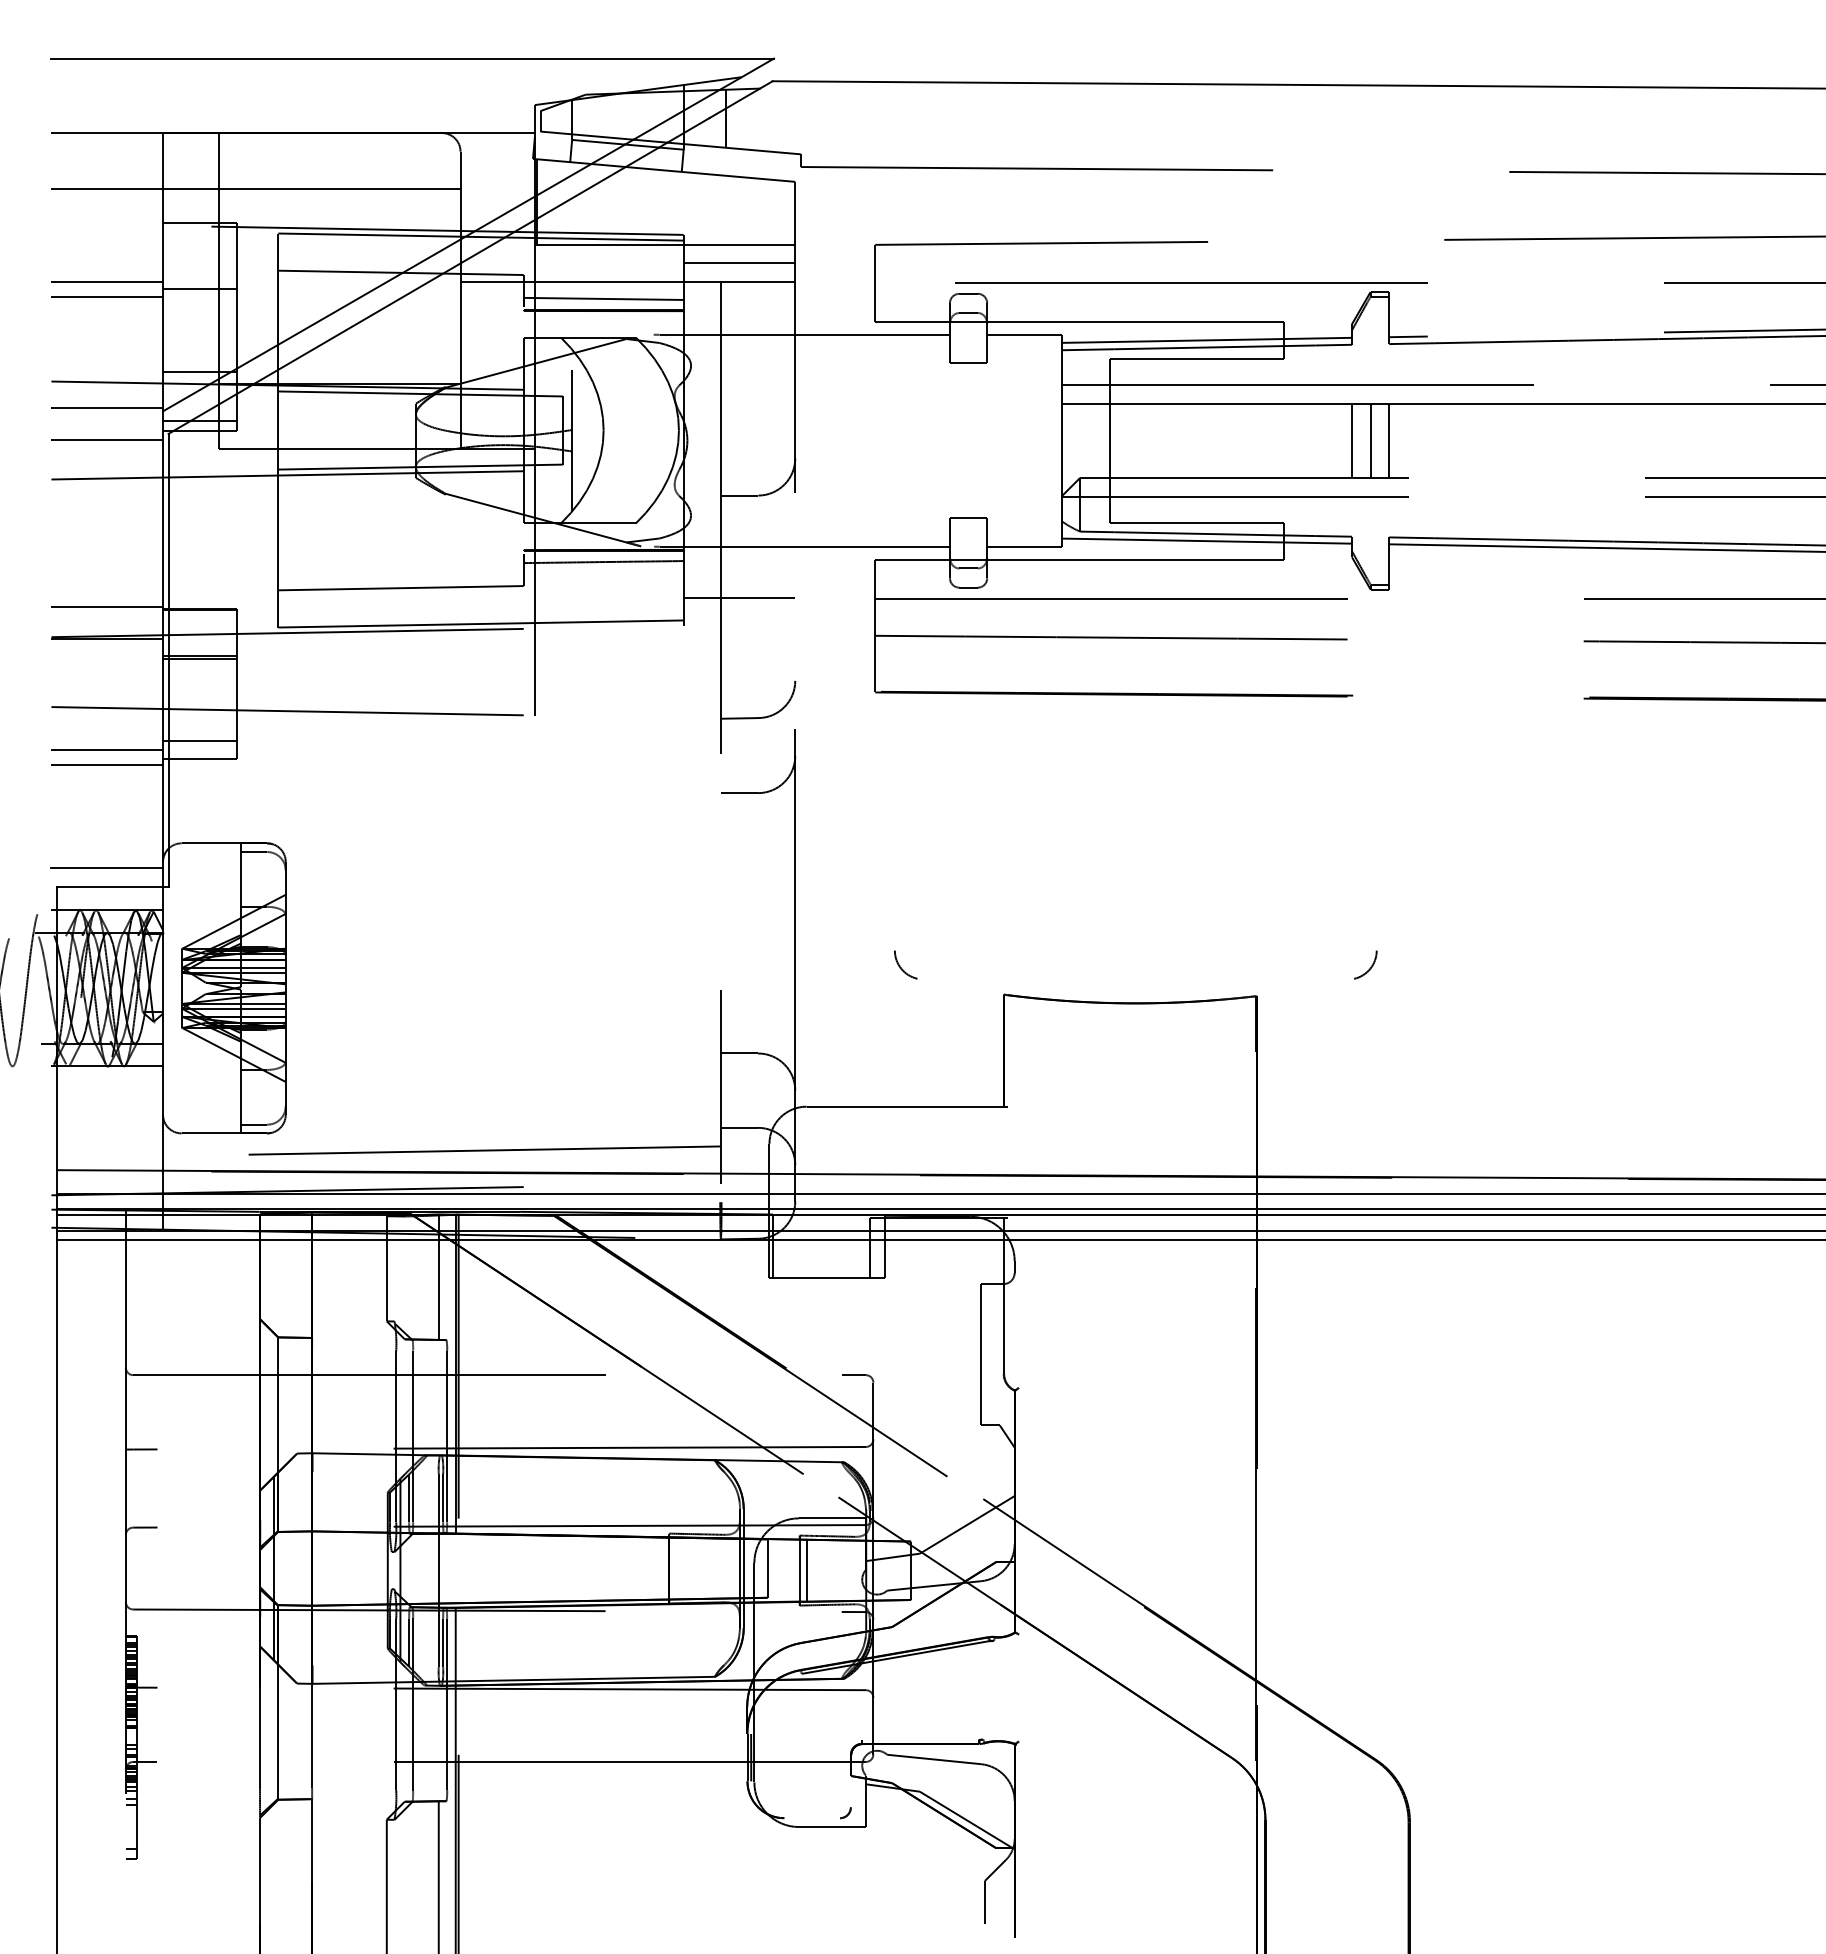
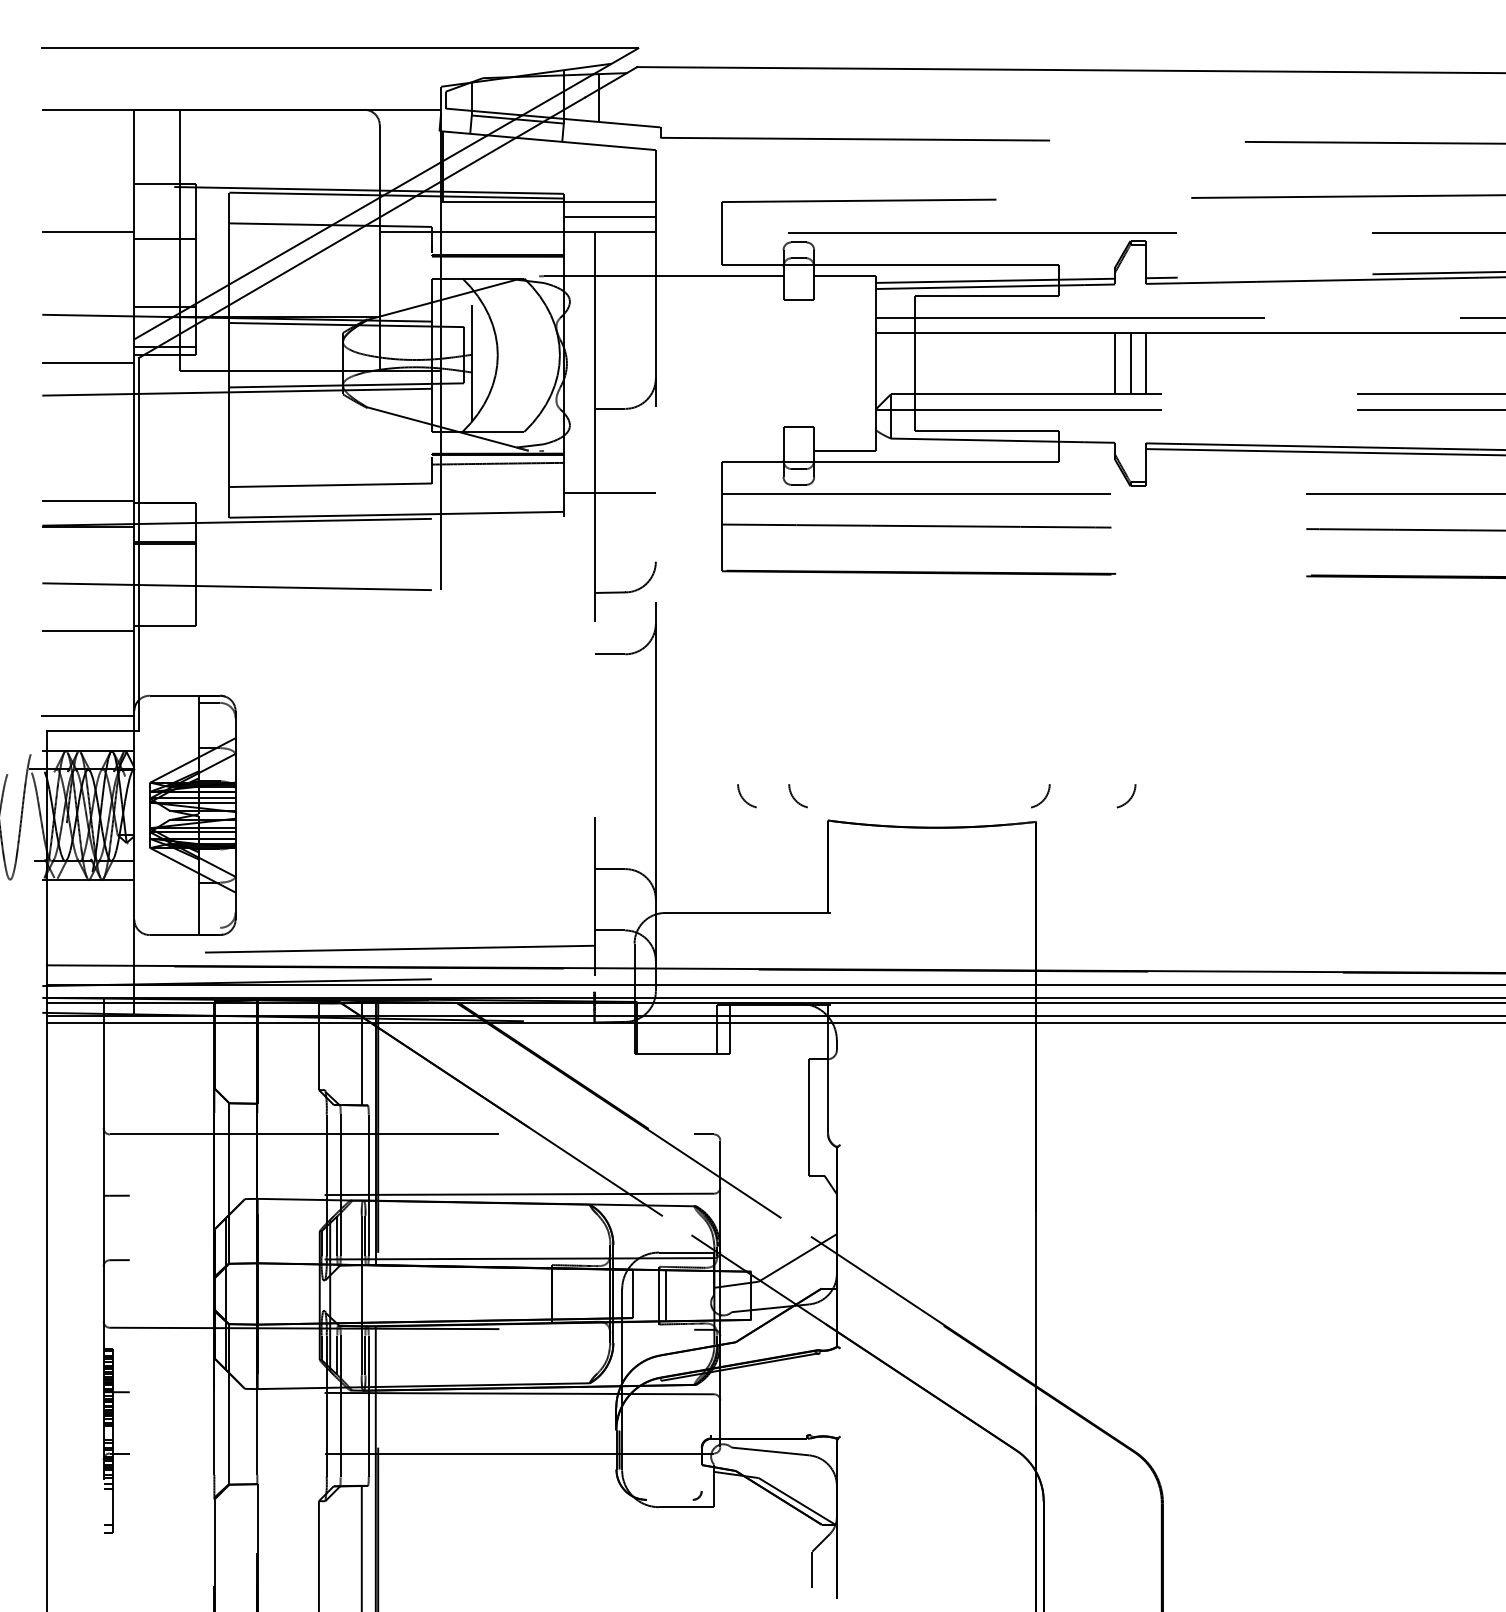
line: (255, 188) -> (210, 155), removed
line: (107, 296) -> (88, 244), removed
line: (603, 298) -> (497, 246), removed
line: (107, 408) -> (88, 337), removed
line: (1206, 540) -> (995, 445), removed
line: (804, 546) -> (663, 450), removed
line: (200, 740) -> (165, 610), removed
line: (107, 750) -> (88, 619), removed
arc: (1266, 966) -> (1044, 797), added
arc: (963, 967) -> (794, 798), added
line: (254, 1124) -> (209, 927), removed

